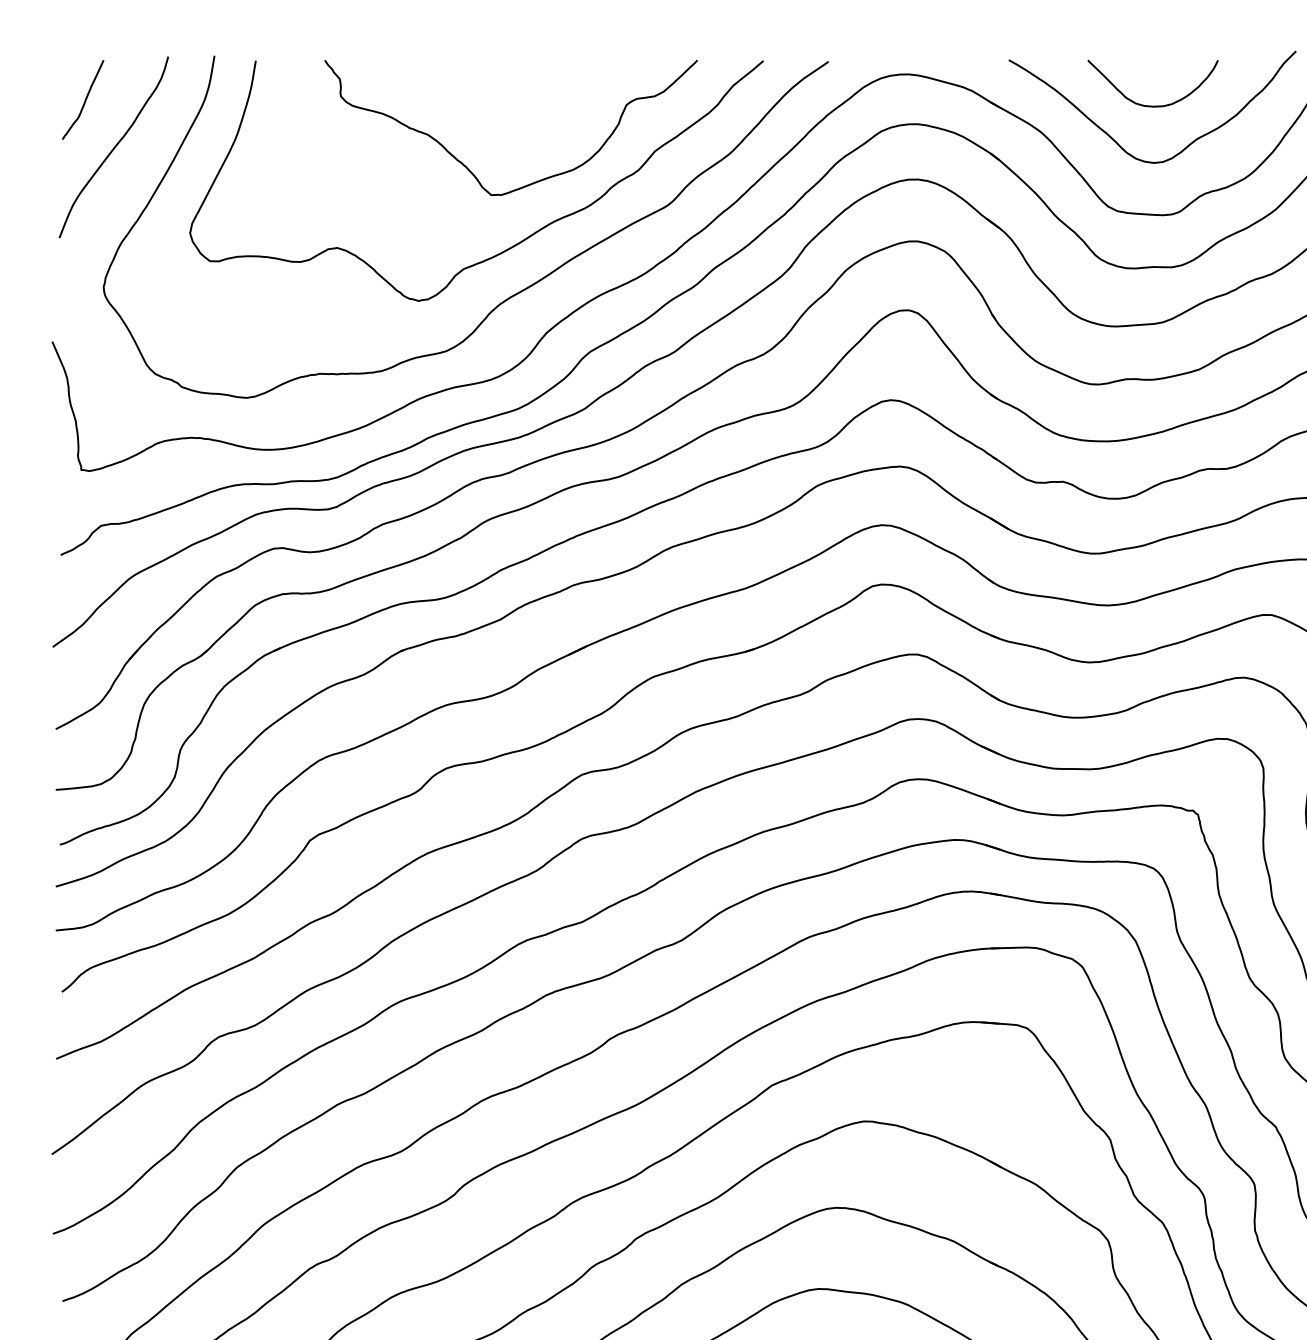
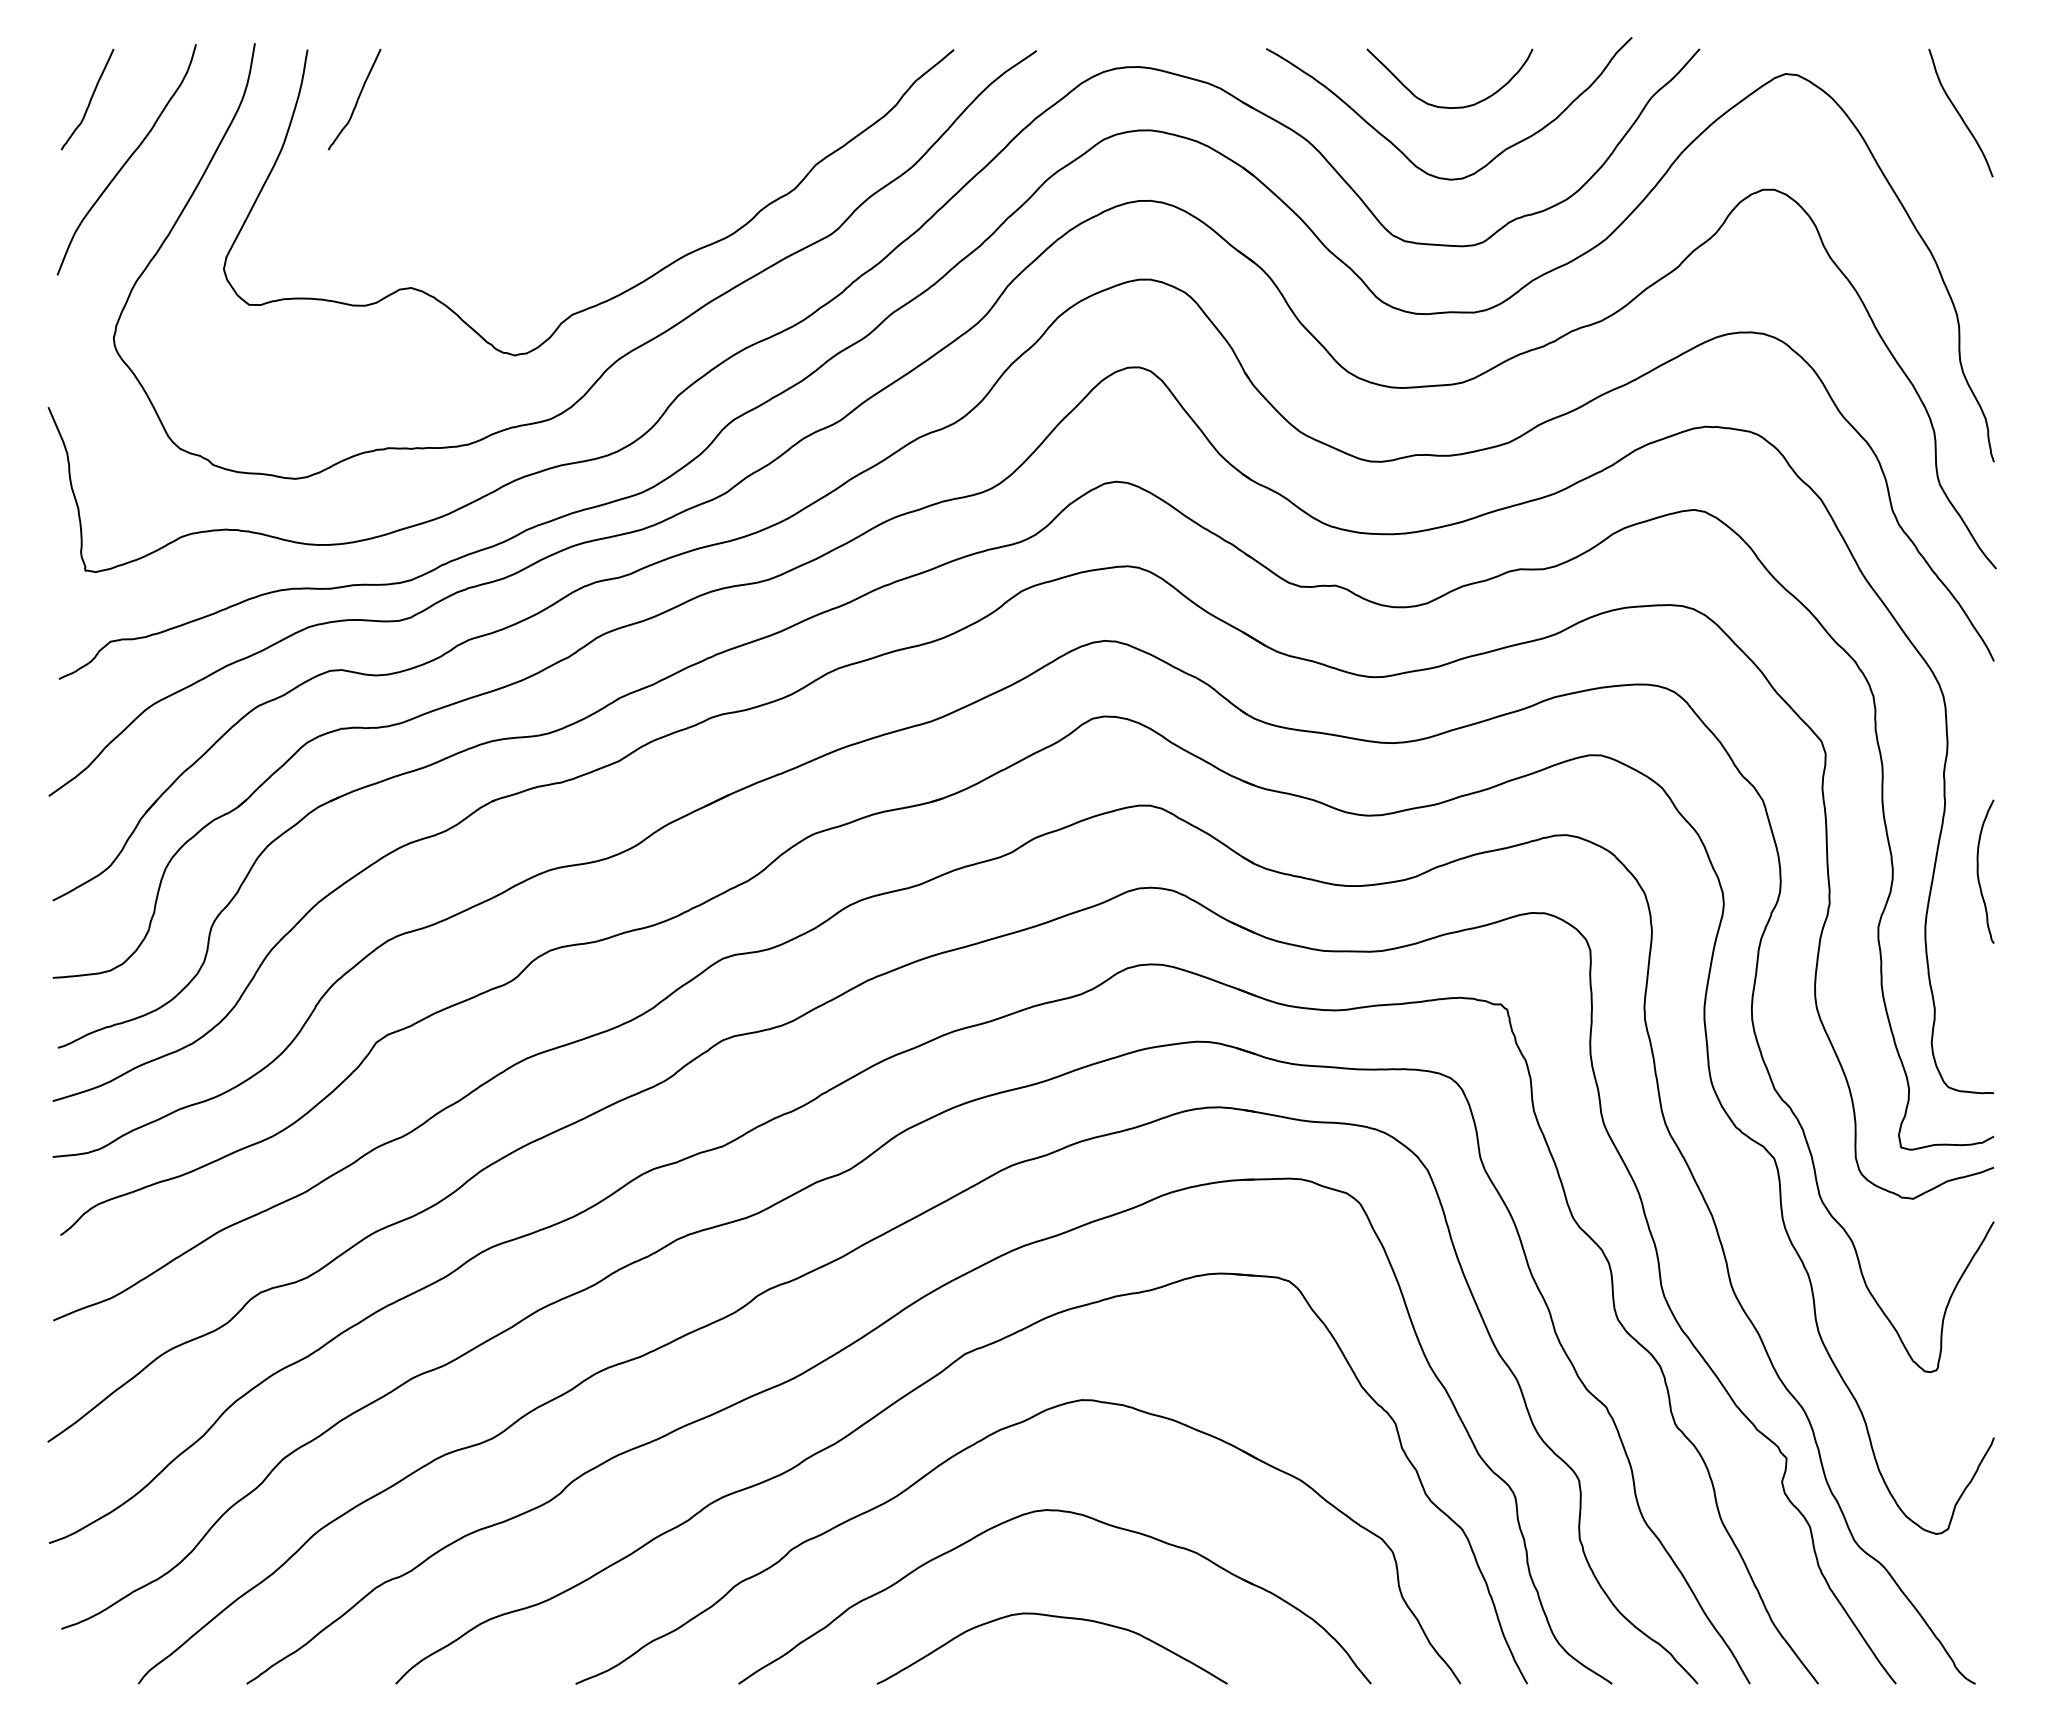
curve: (294, 100) -> (356, 100), added
curve: (467, 167) -> (577, 185), removed

